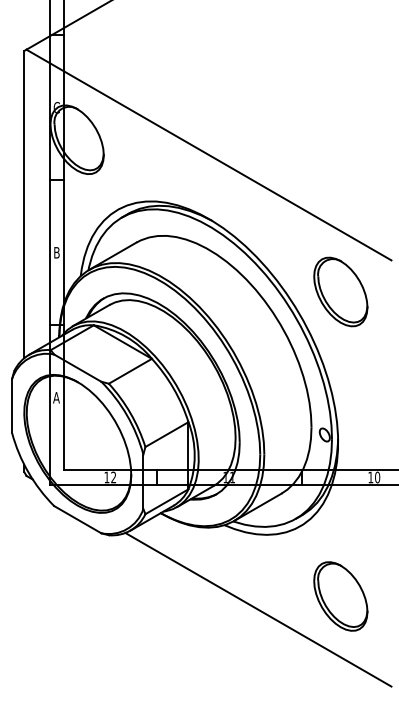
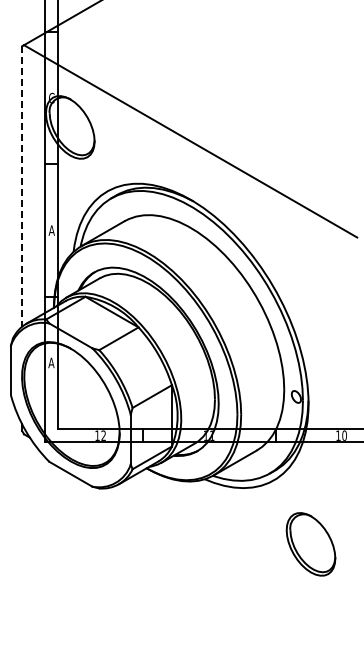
line: (24, 204) -> (22, 186), solid -> dashed
text: (56, 252) -> (51, 230), B -> A
part: (340, 292) -> (310, 266), removed
line: (258, 609) -> (235, 556), removed

